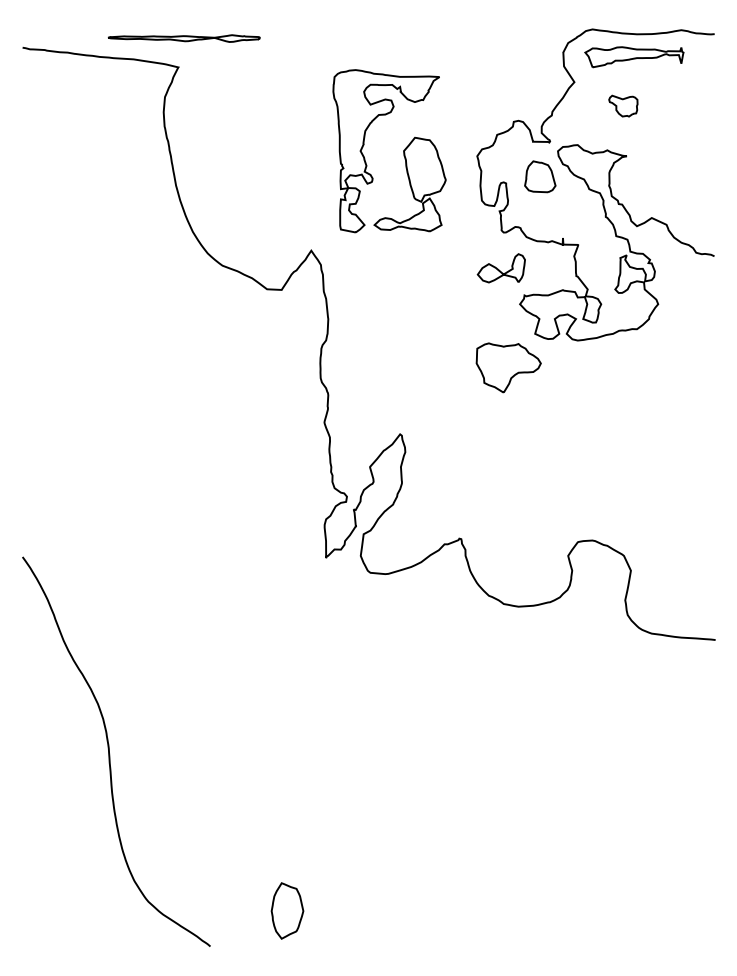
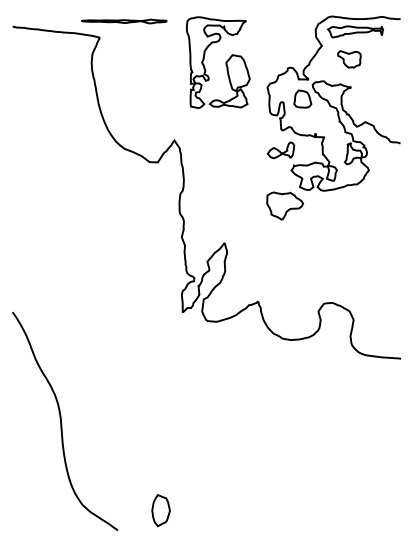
part: (184, 38) -> (124, 21), moved
part: (623, 106) -> (349, 59), size x1.43
part: (402, 150) -> (225, 62), moved

